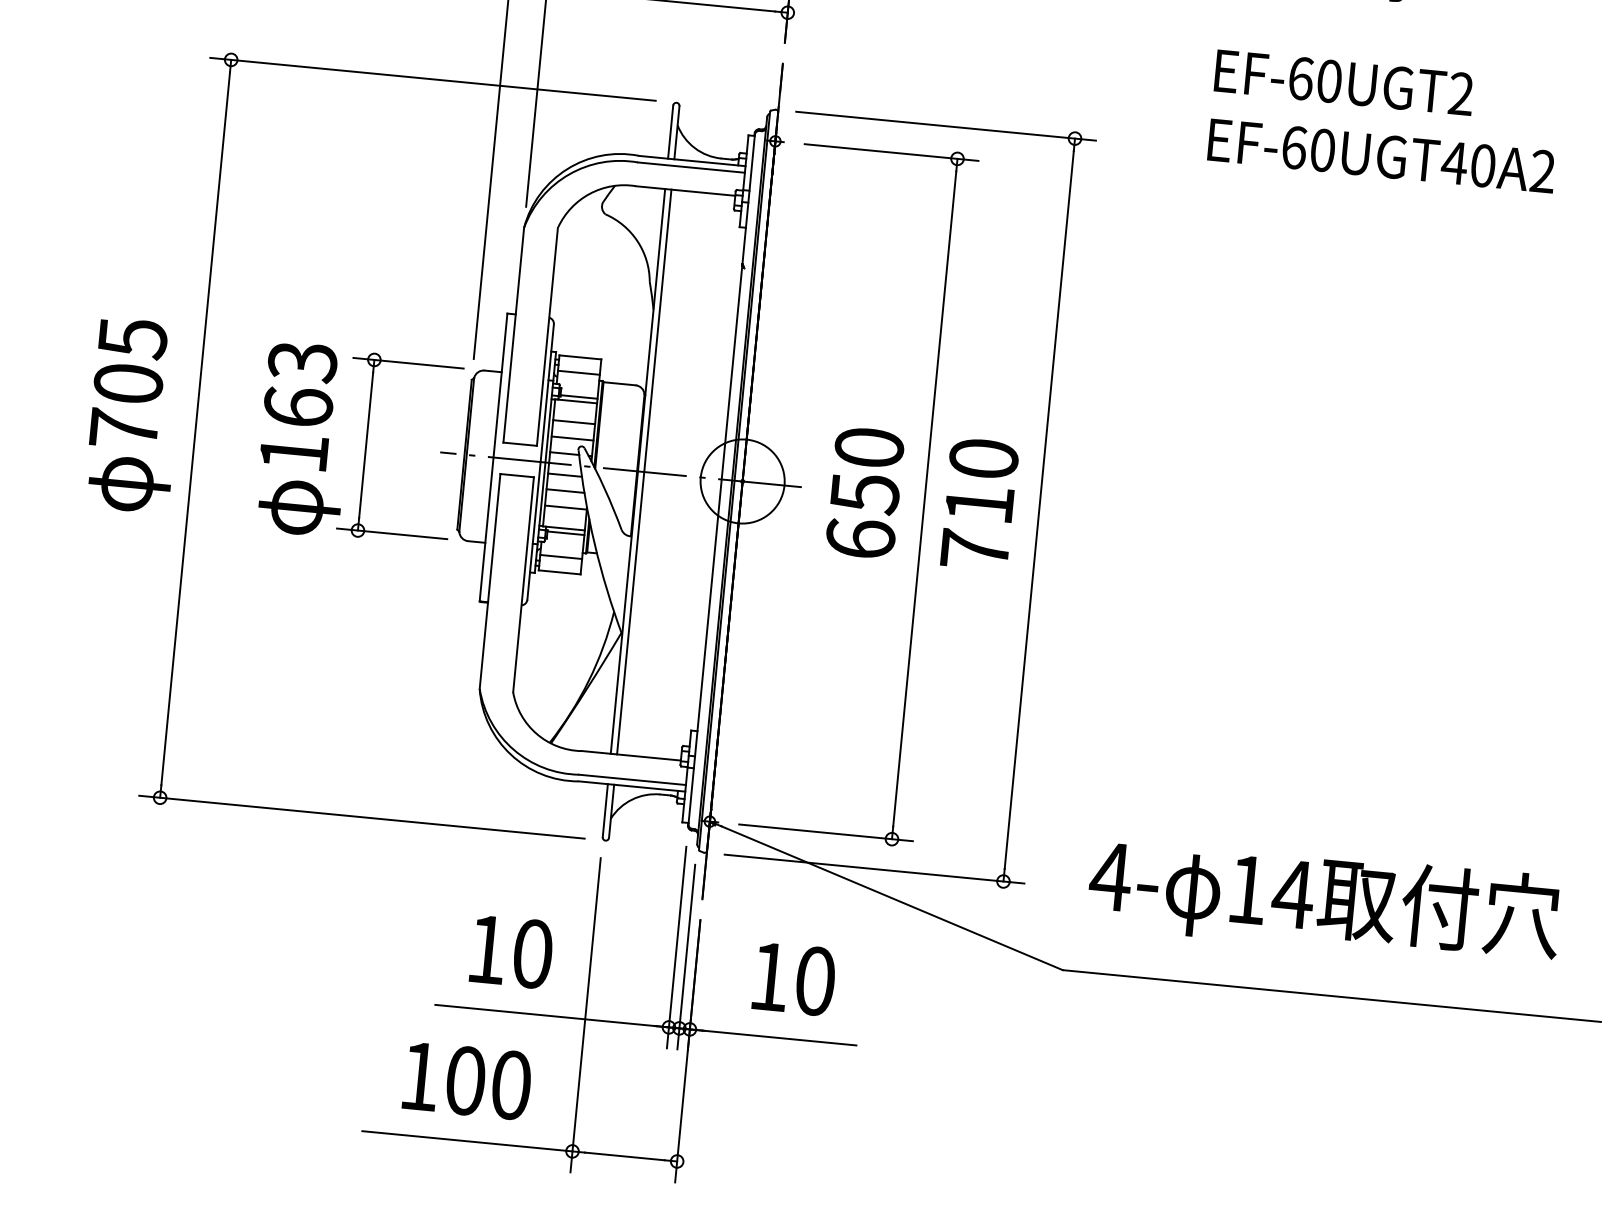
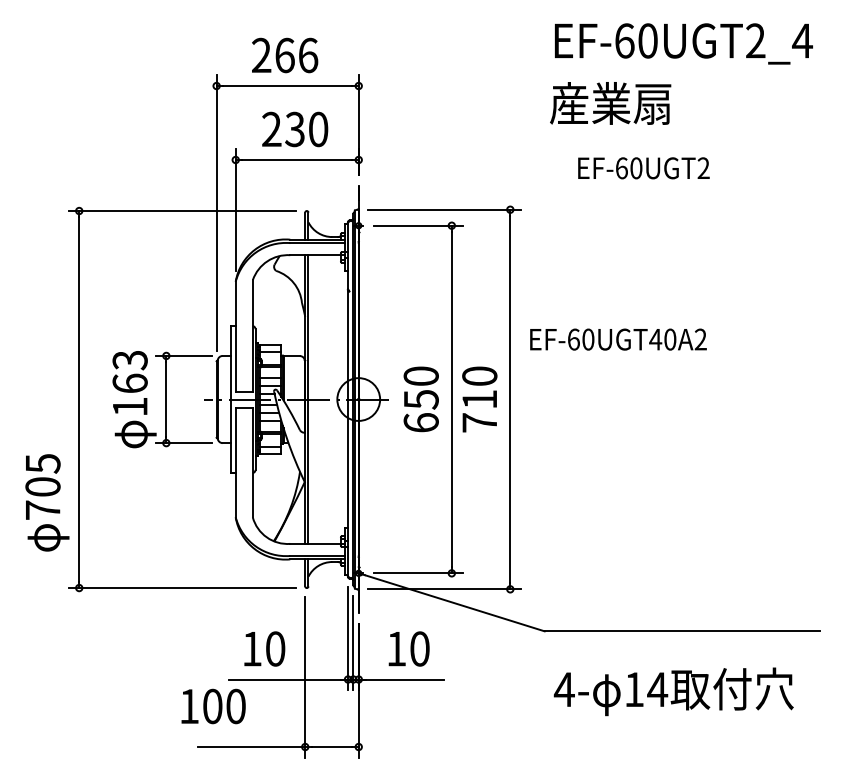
text: (1381, 155) -> (618, 339), moved
text: (134, 414) -> (47, 502), moved
text: (1323, 900) -> (673, 691), moved
text: (467, 1081) -> (213, 706), moved

